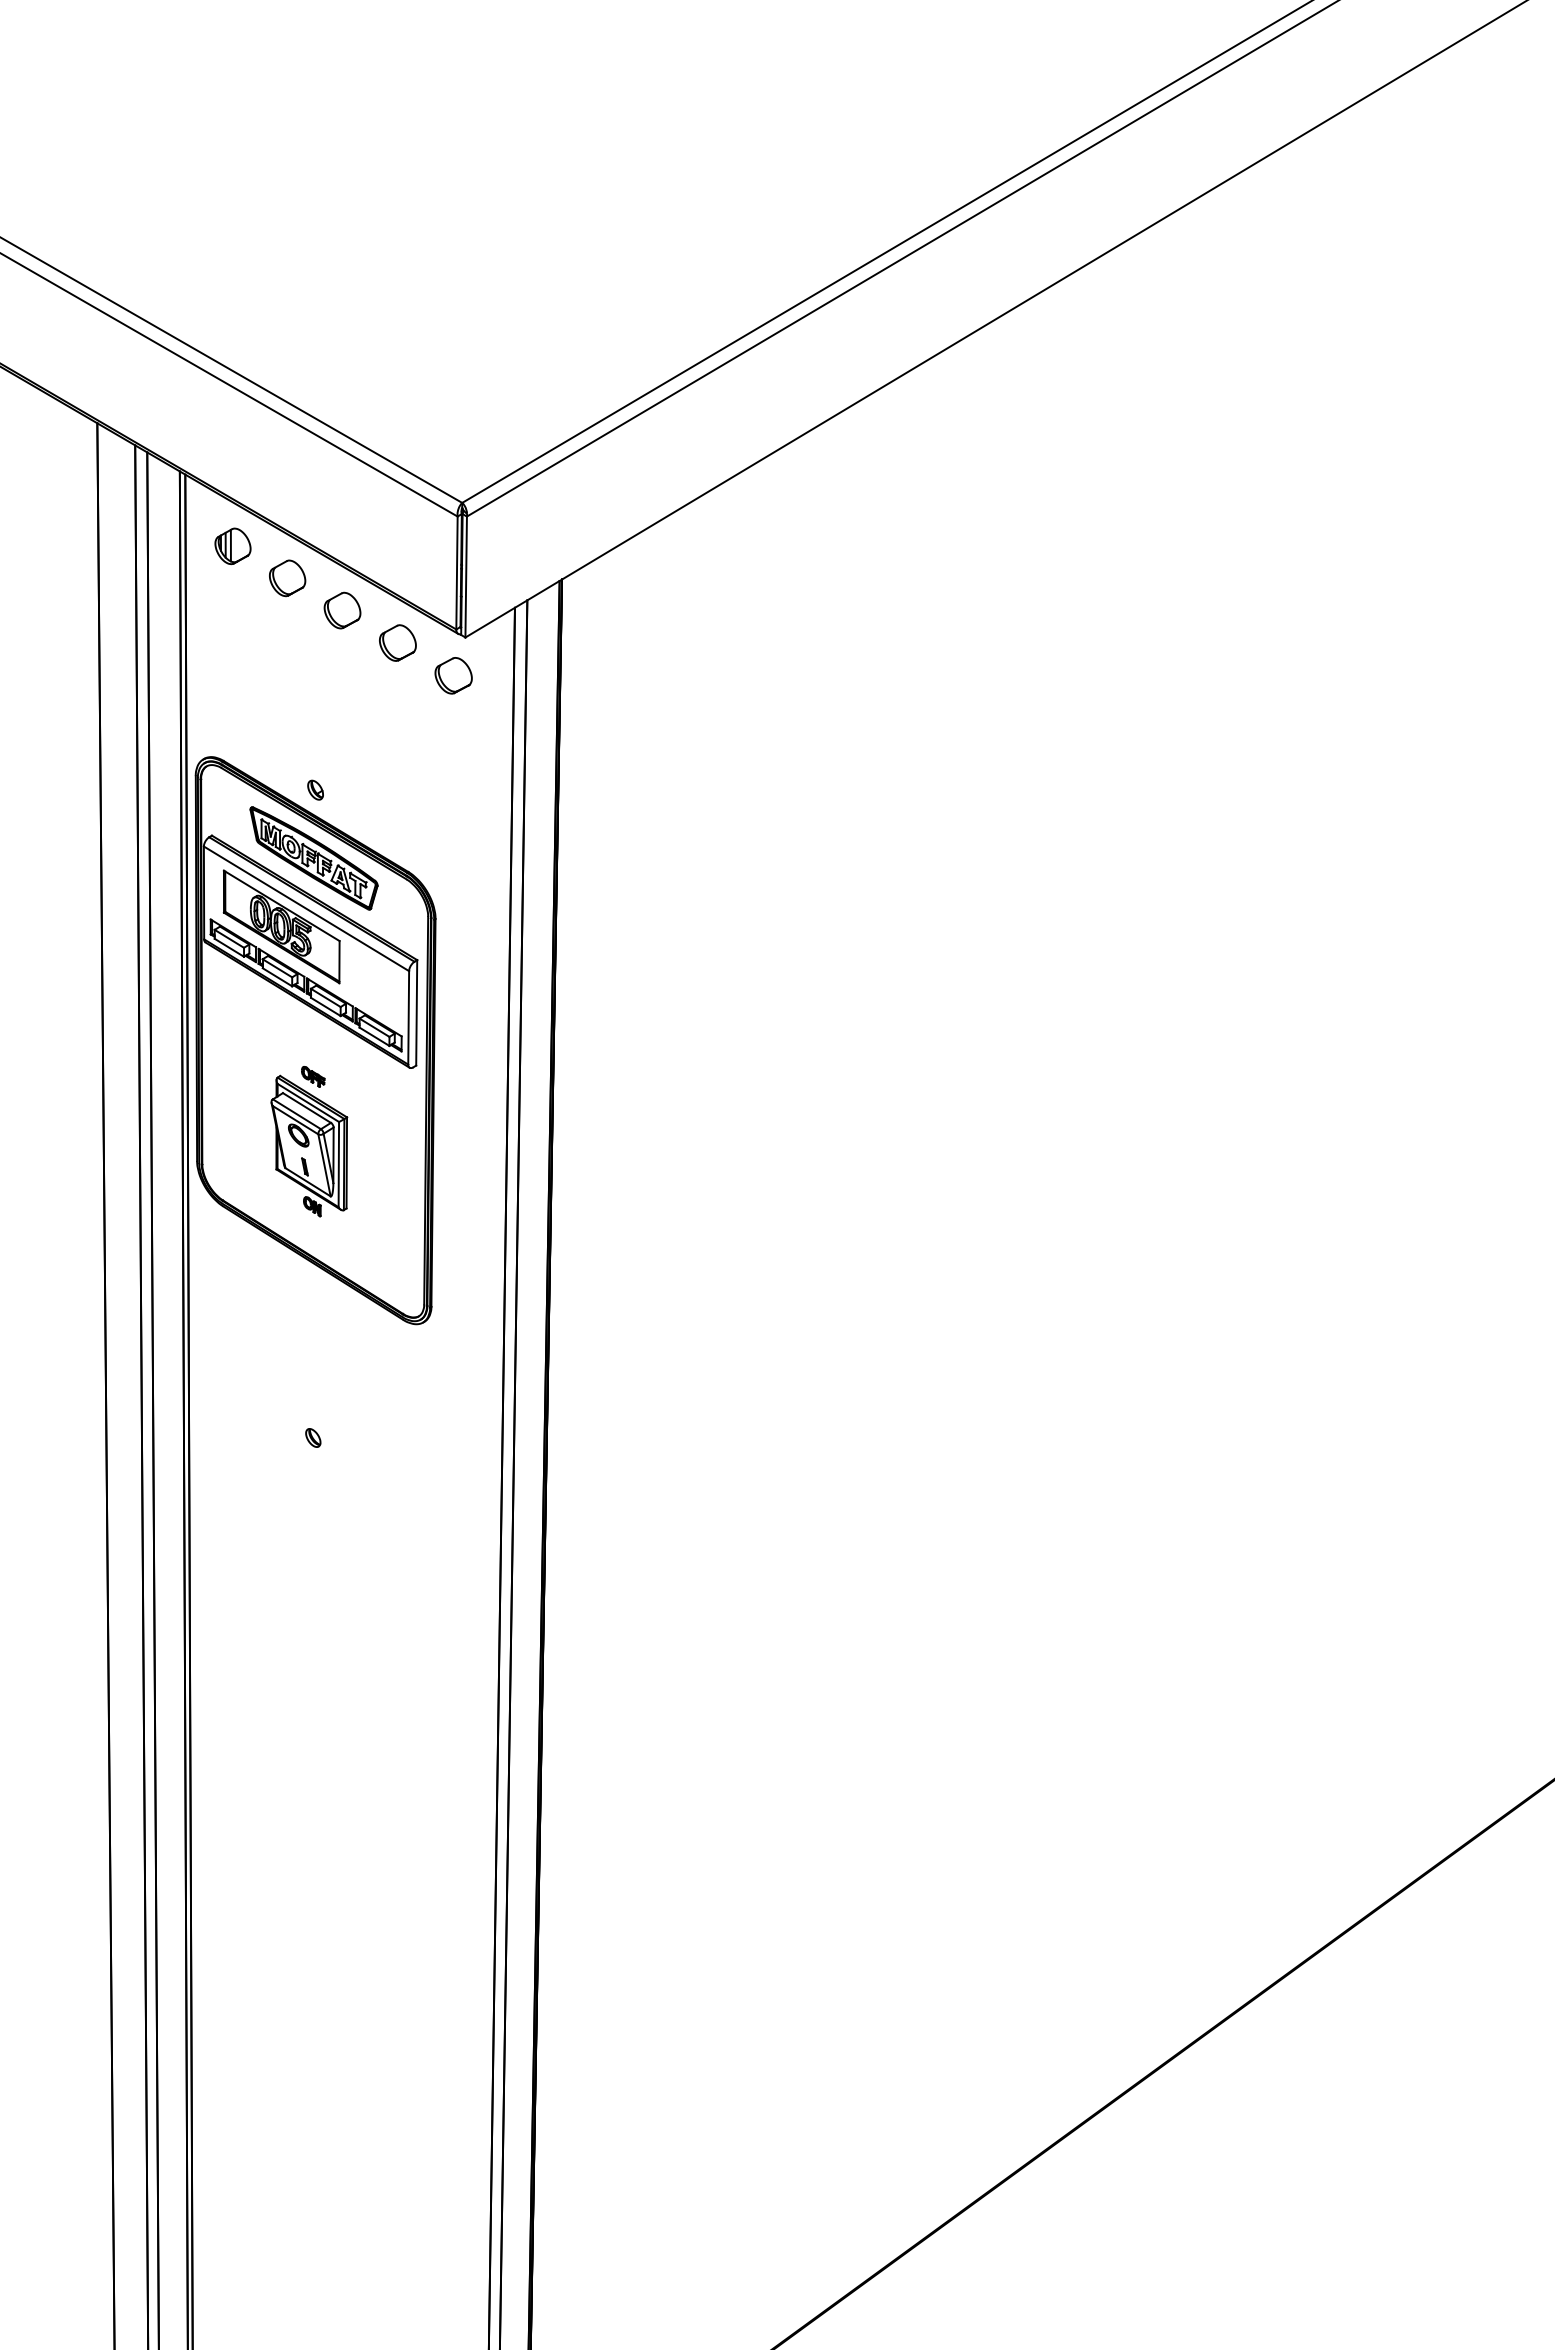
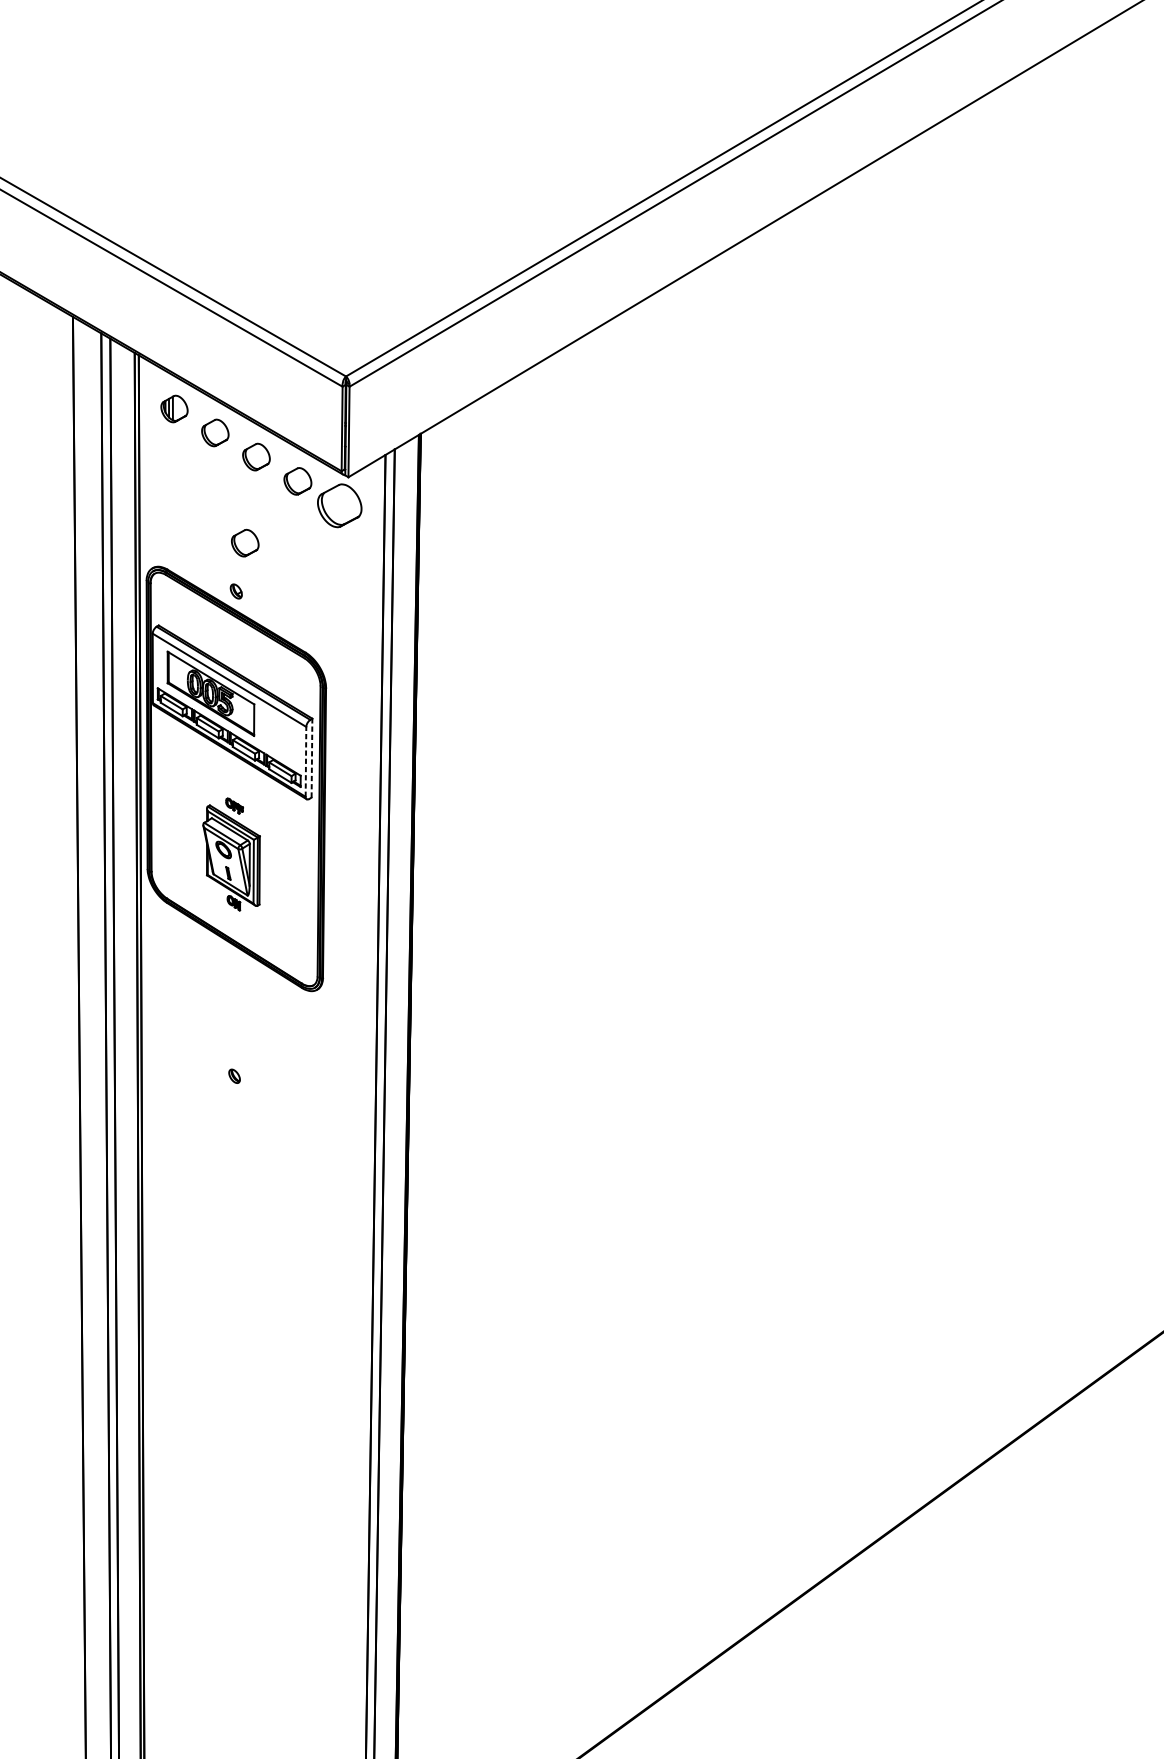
part: (453, 675) -> (339, 505), size x1.6
part: (327, 725) -> (245, 543), added
part: (313, 858) -> (234, 642), removed
line: (416, 1012) -> (311, 757), solid -> dashed
line: (408, 1017) -> (305, 761), solid -> dashed

